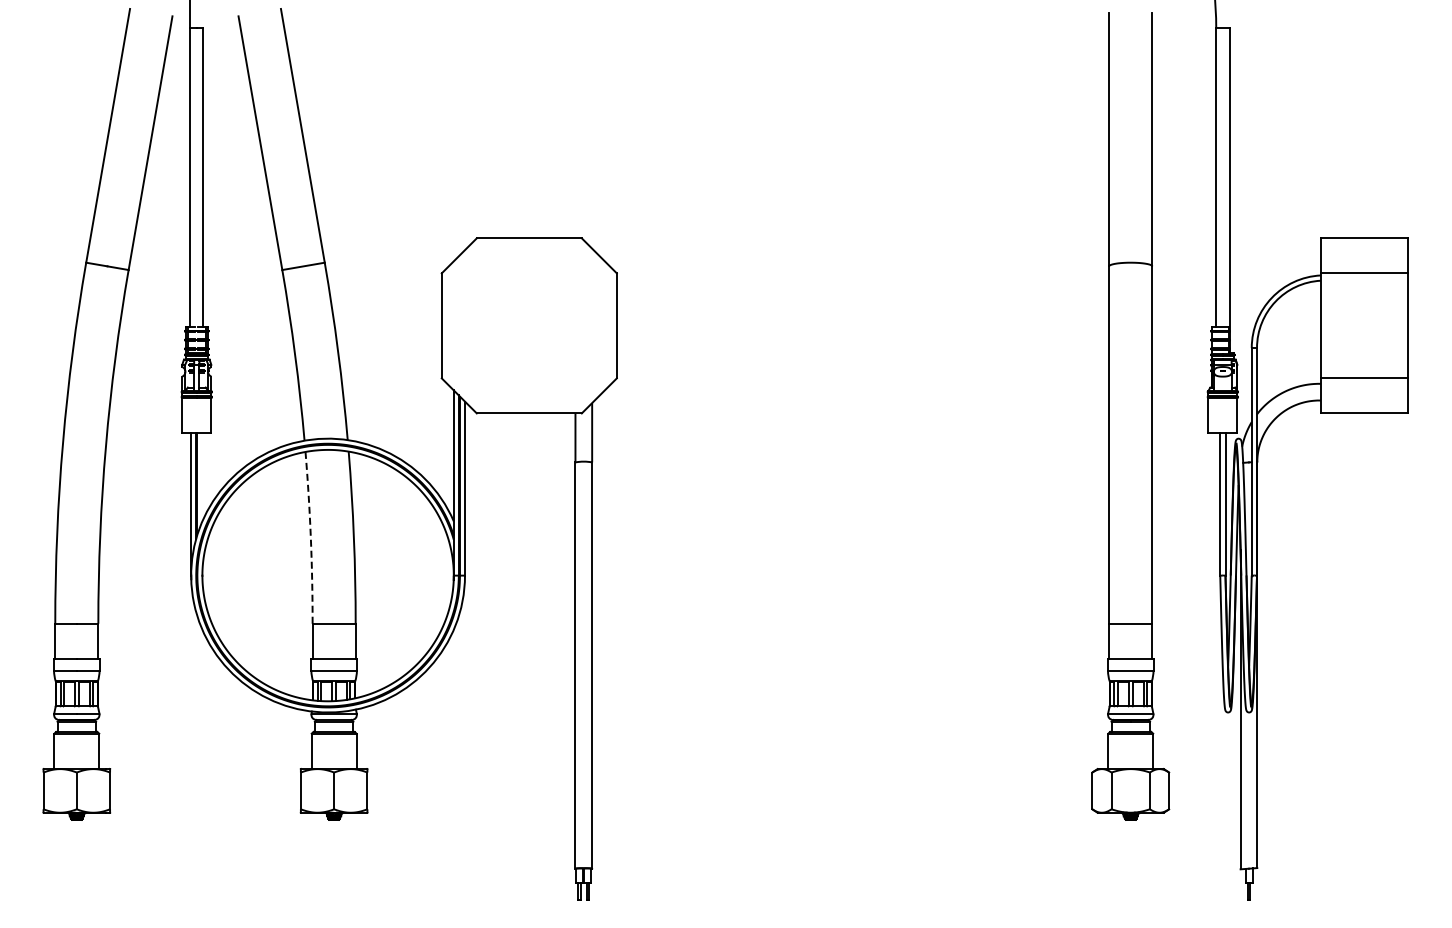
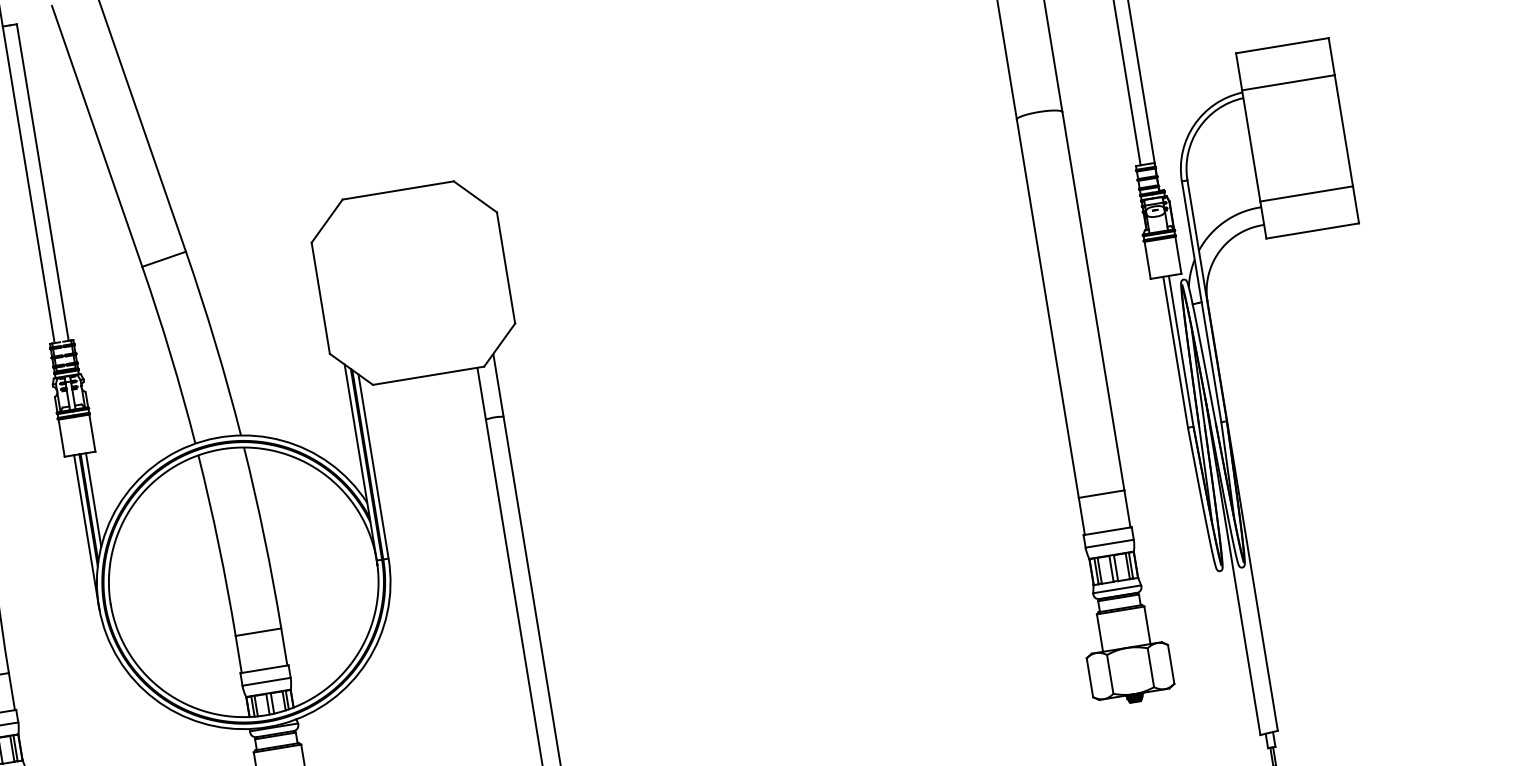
line: (202, 477) -> (93, 500), added
arc: (310, 537) -> (218, 545), dashed -> solid

